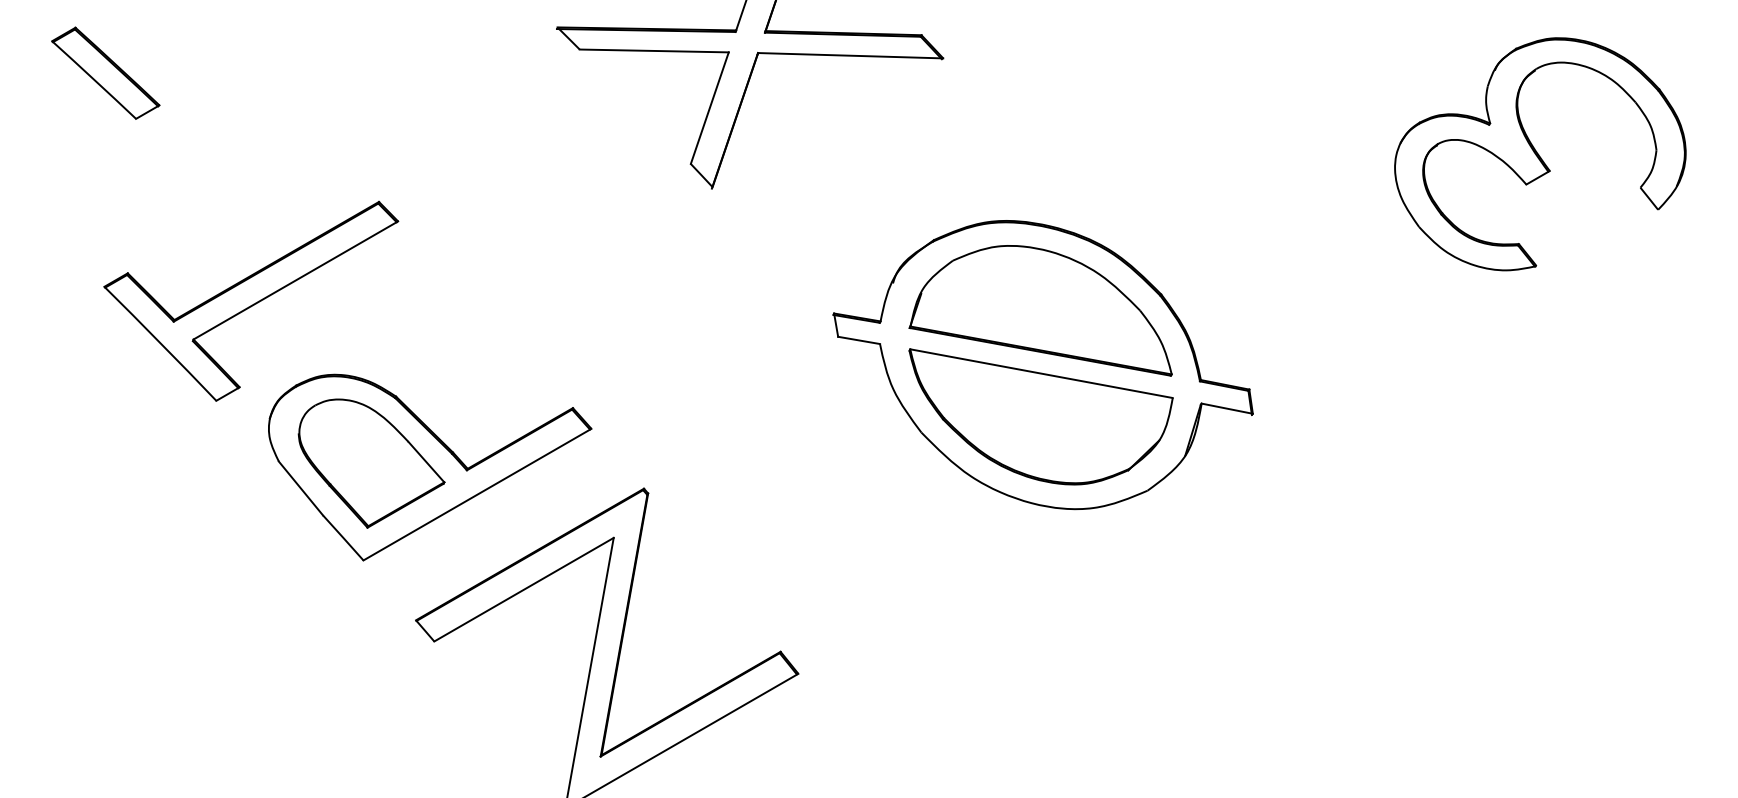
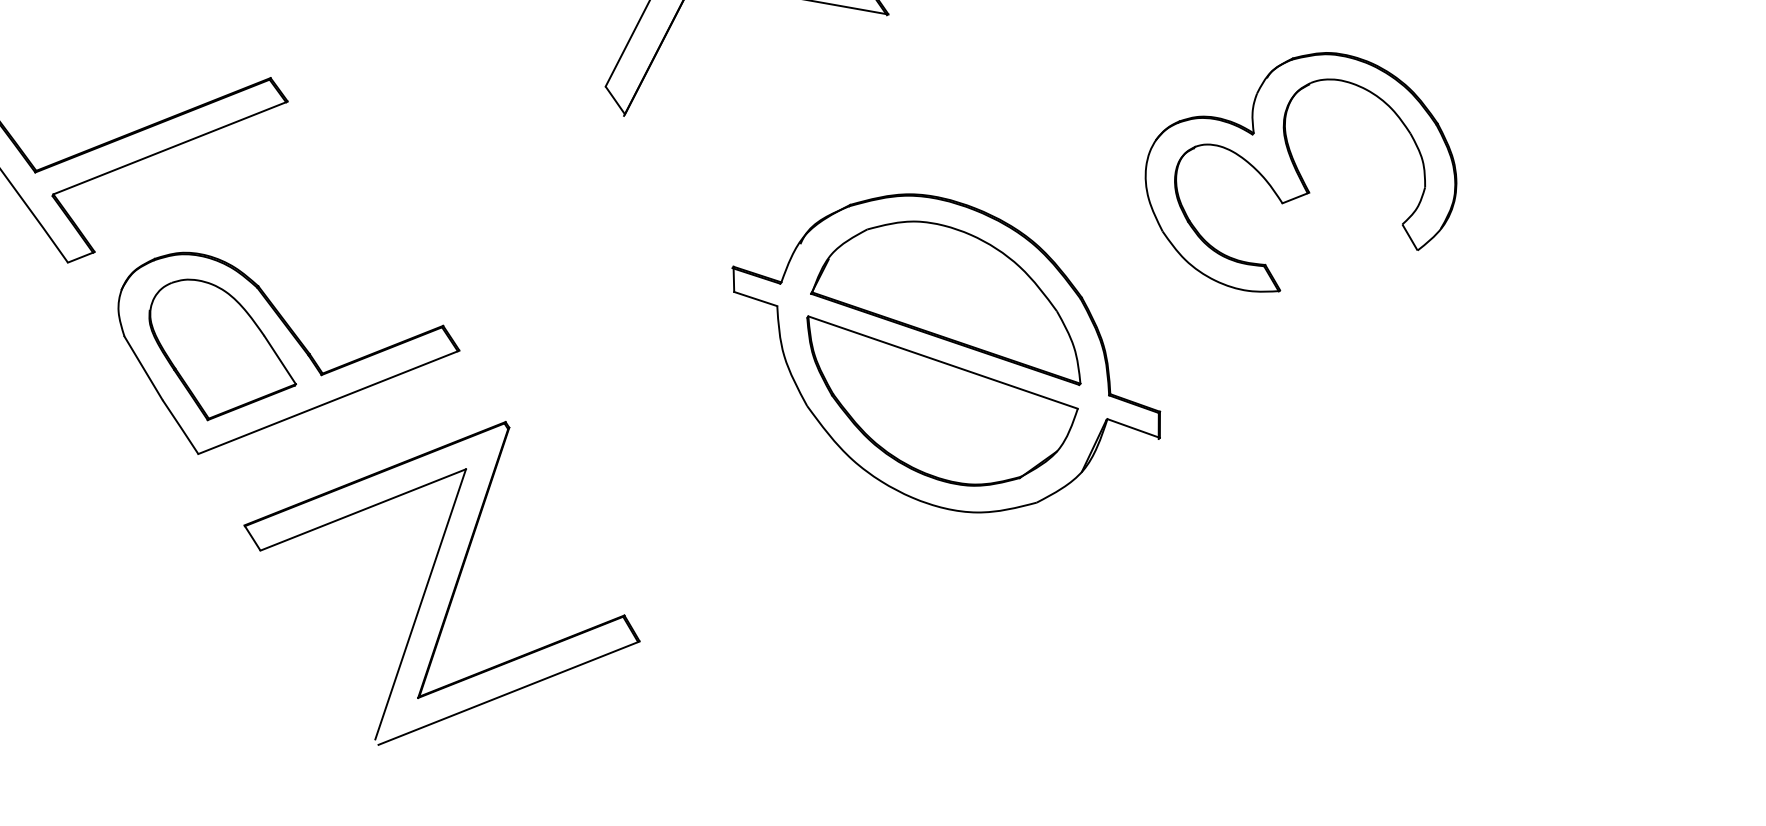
part: (1540, 154) -> (1302, 173), moved

